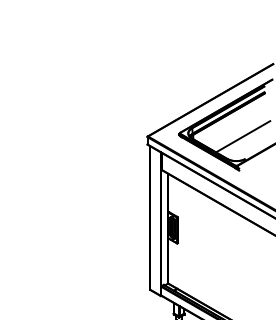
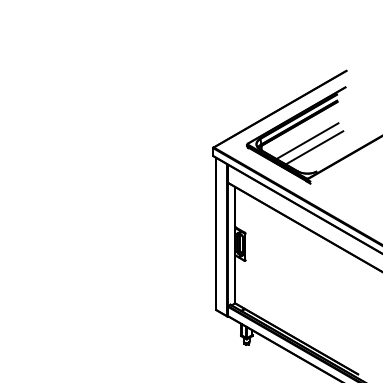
line: (236, 130) -> (307, 141), added

